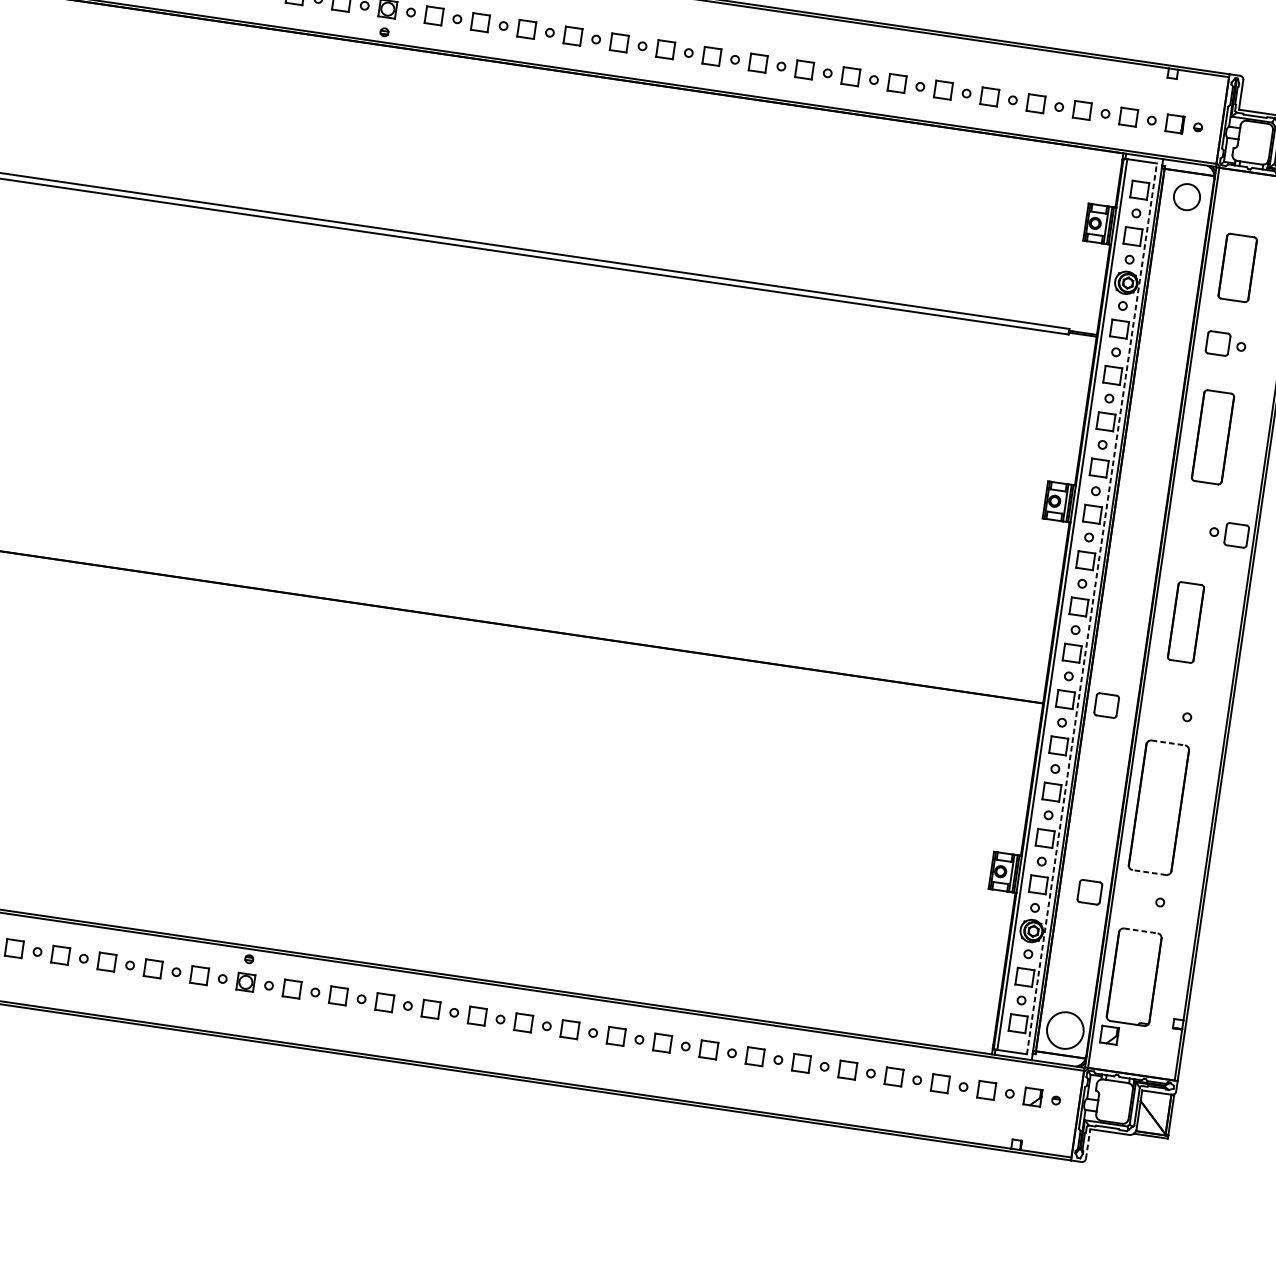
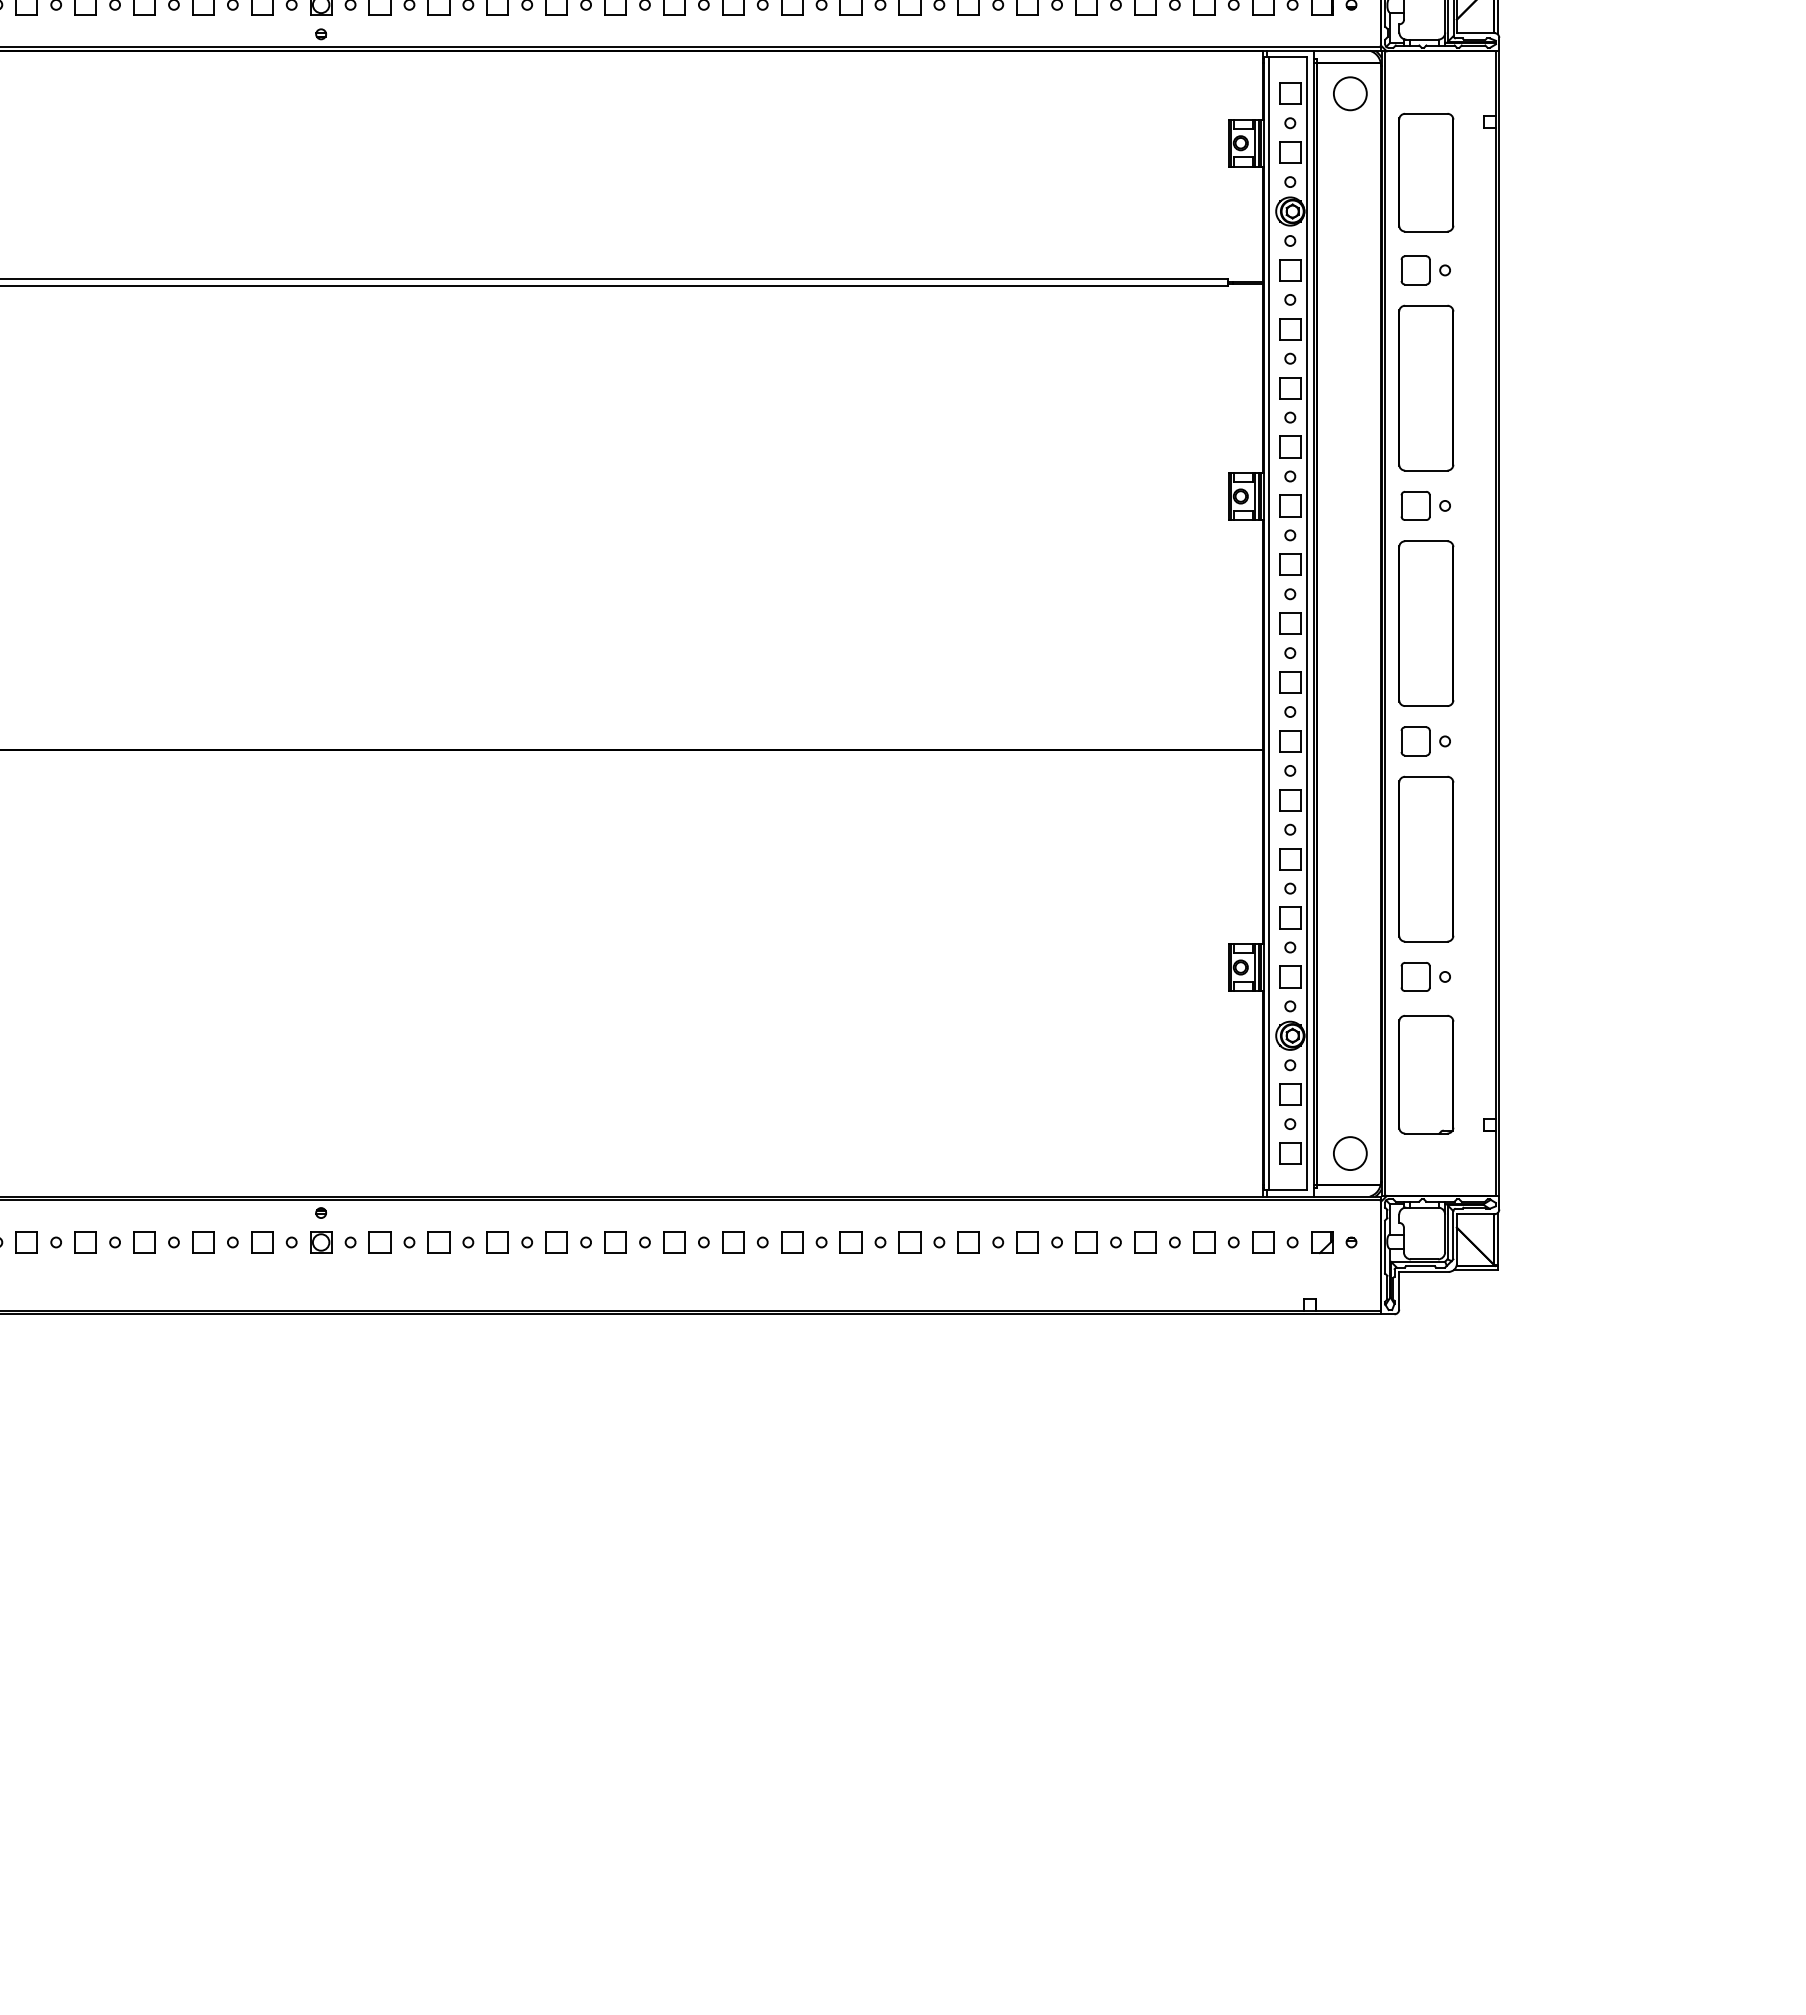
part: (1237, 267) -> (1426, 172), size x1.43
part: (1213, 436) -> (1426, 387), size x1.43
part: (1236, 535) -> (1415, 505), moved
line: (1091, 608) -> (1306, 623), dashed -> solid
part: (1186, 622) -> (1426, 623), size x1.67
part: (1106, 705) -> (1415, 741), moved
line: (1168, 742) -> (1426, 776), dashed -> solid
line: (1148, 872) -> (1425, 941), dashed -> solid
part: (1089, 891) -> (1415, 976), moved
line: (1141, 930) -> (1426, 1015), dashed -> solid
circle: (1065, 1030) -> (1350, 1153), size x0.71
part: (1109, 1035) -> (1406, 1151), removed
line: (1088, 1143) -> (1399, 1290), dashed -> solid

